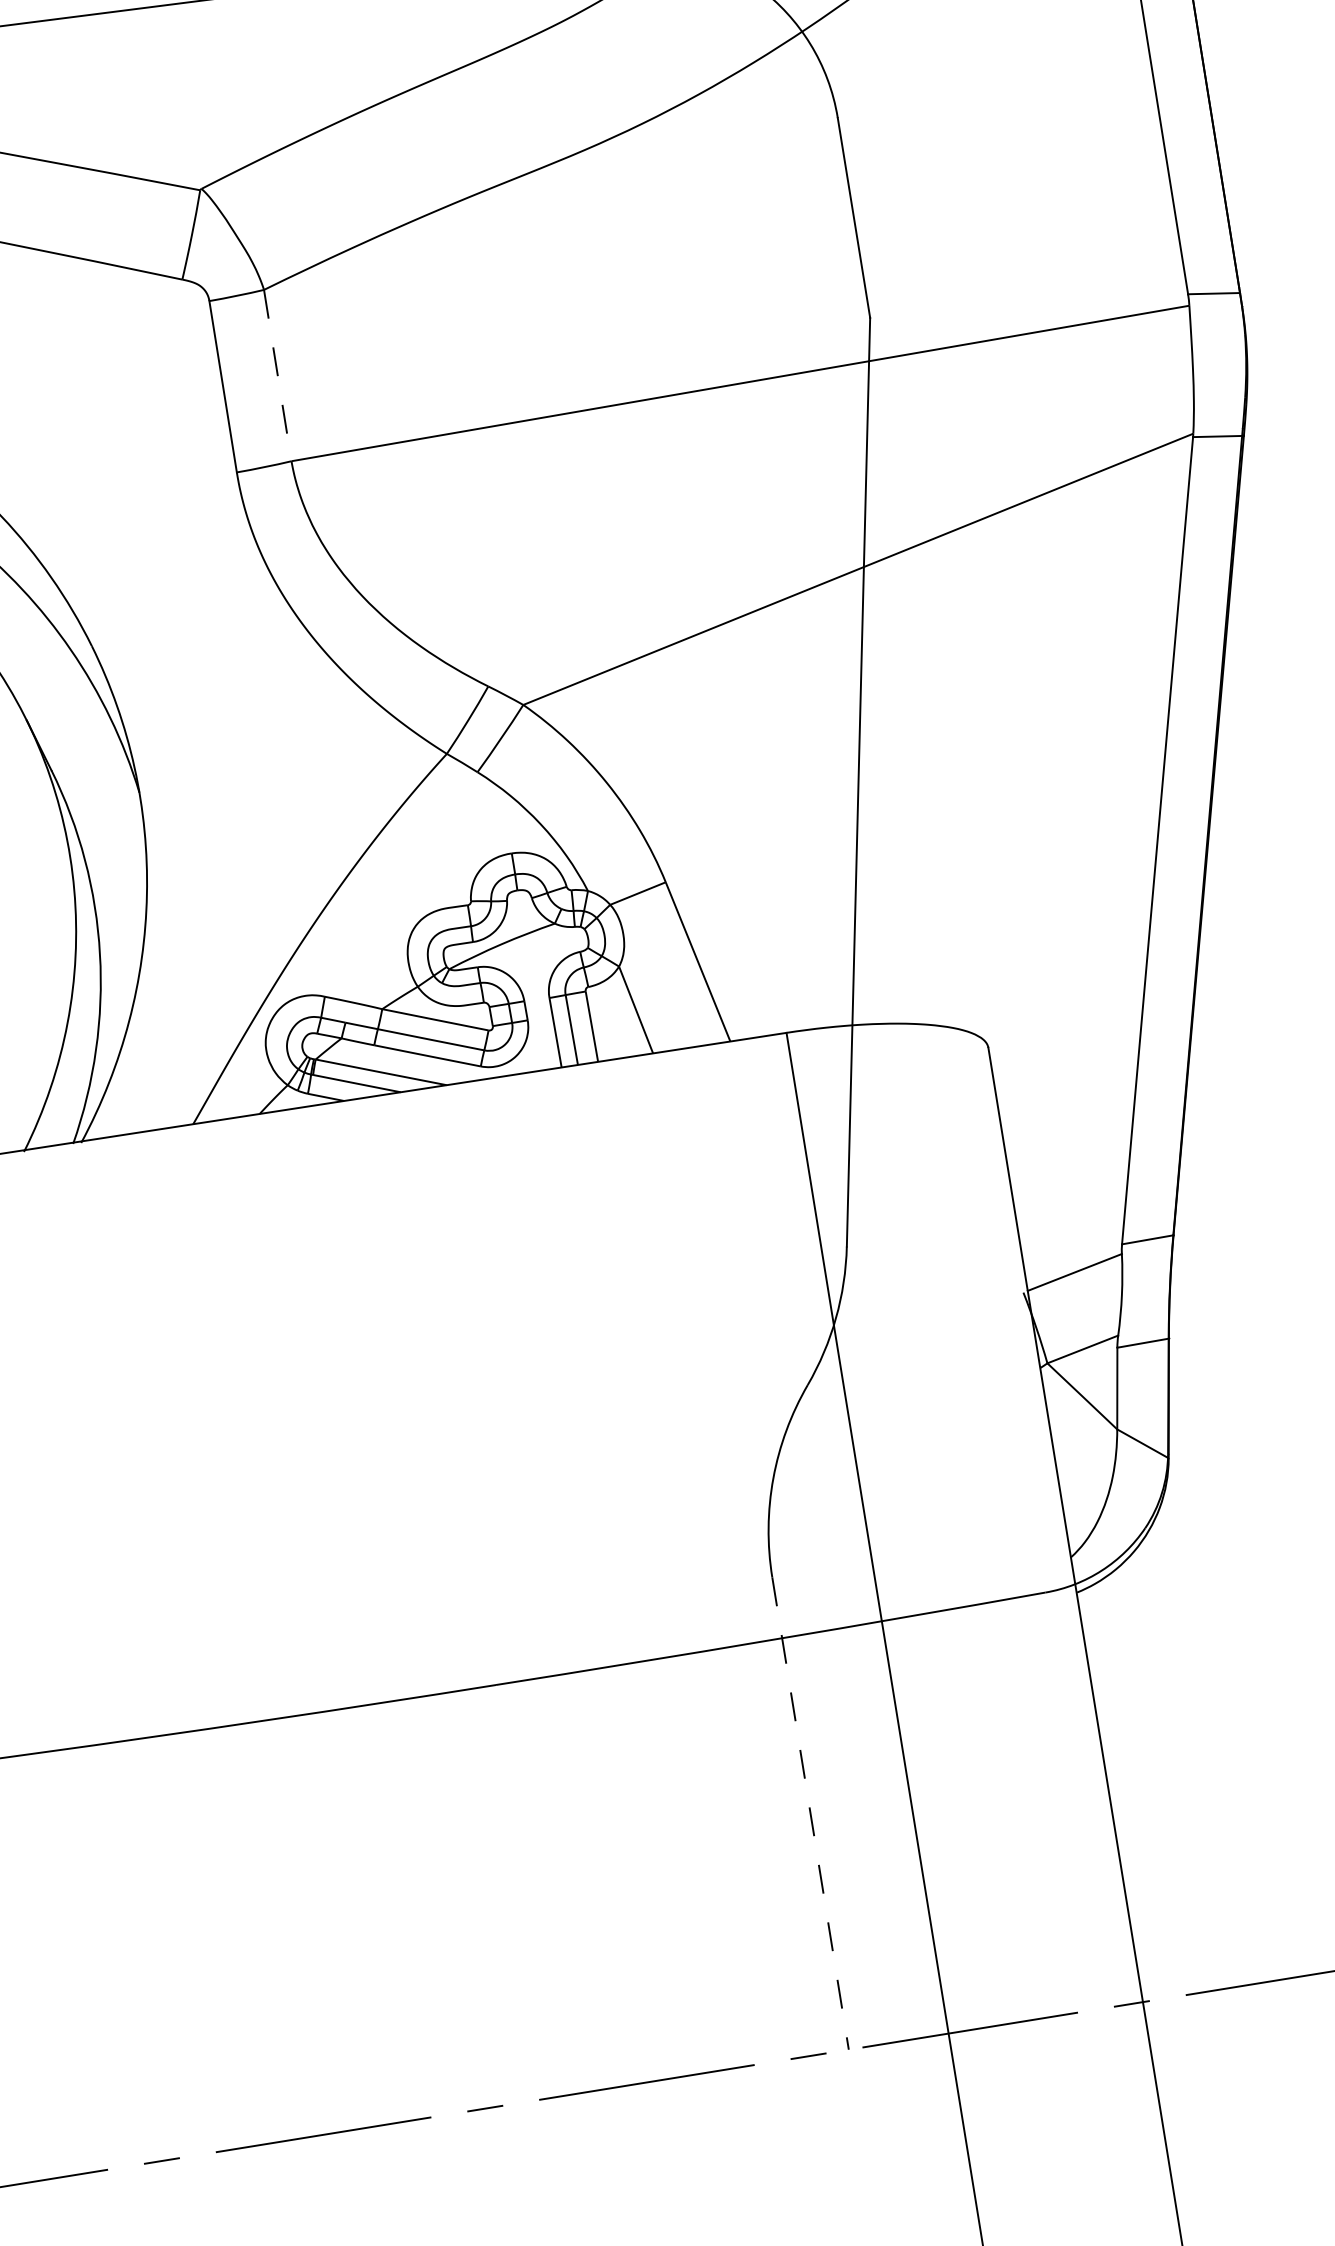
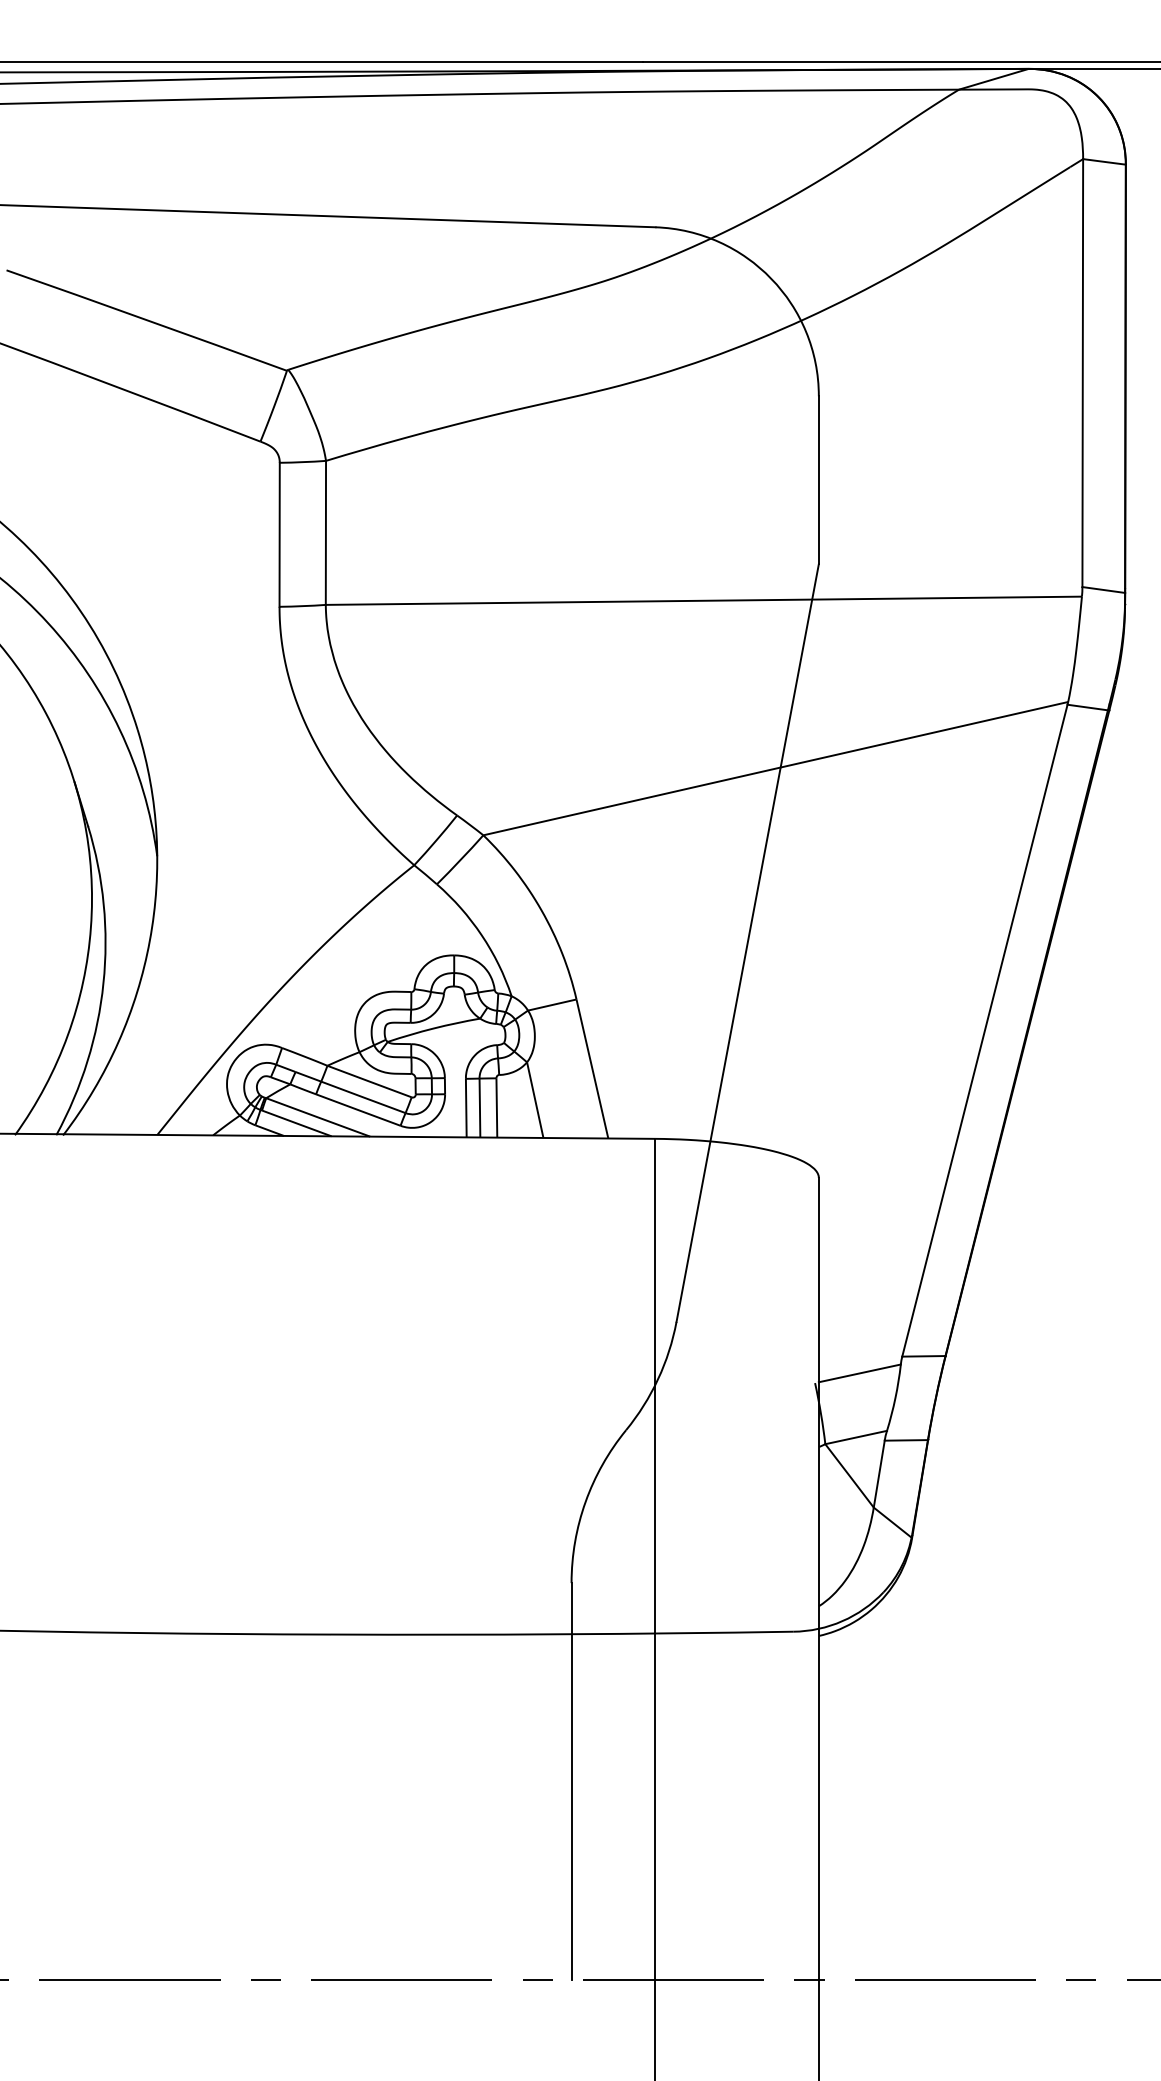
line: (277, 375) -> (325, 532), dashed -> solid
line: (810, 1813) -> (571, 1781), dashed -> solid

